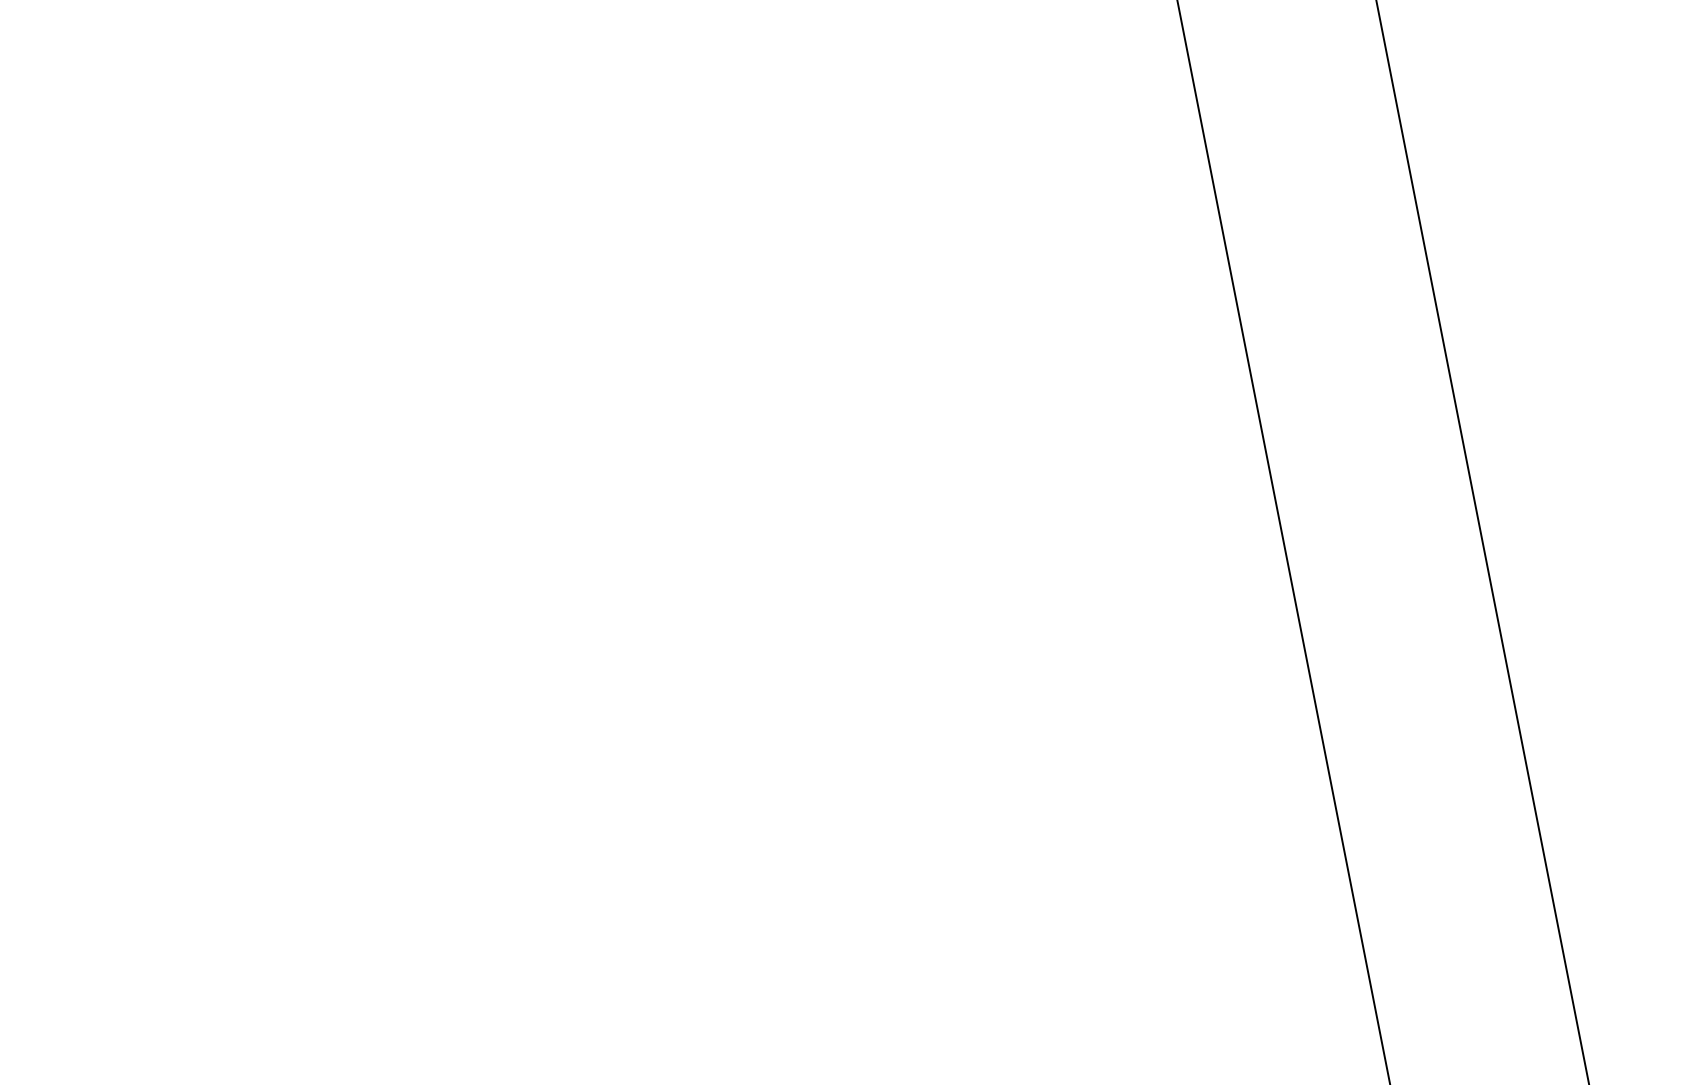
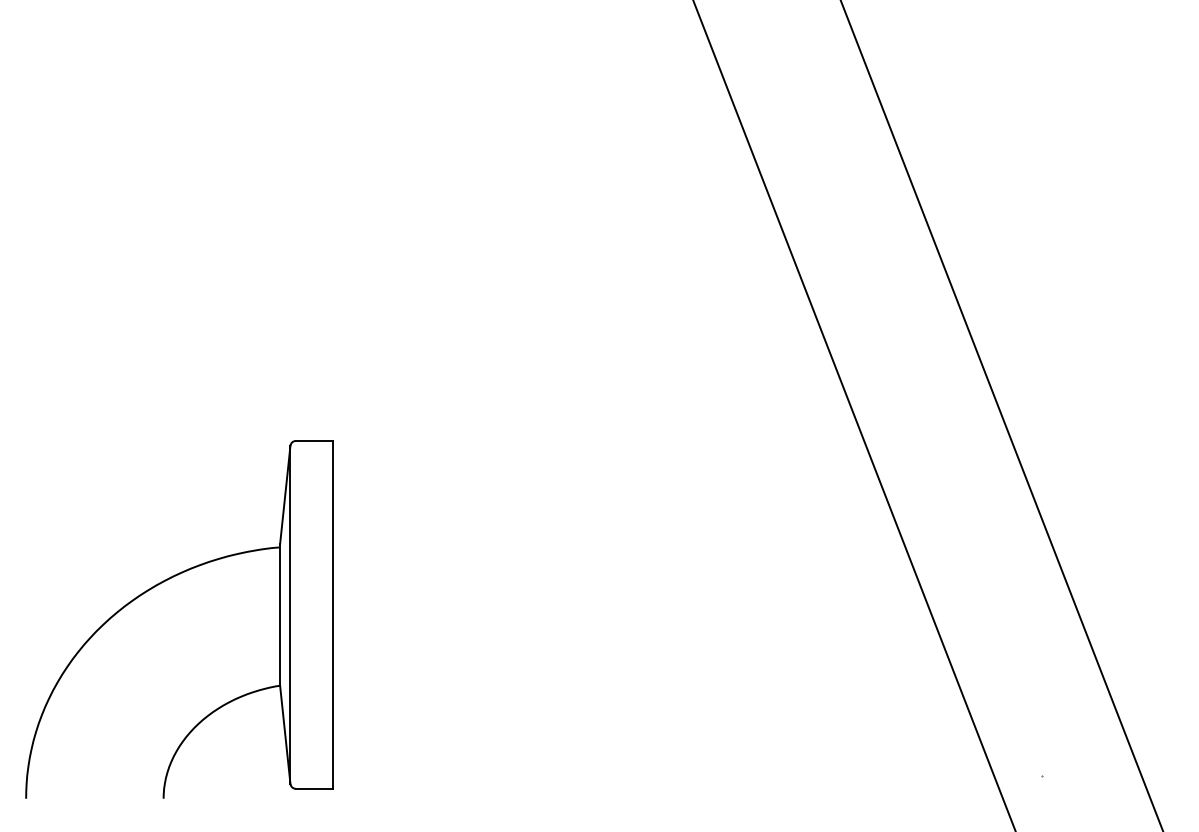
part: (279, 631) -> (162, 583), added

